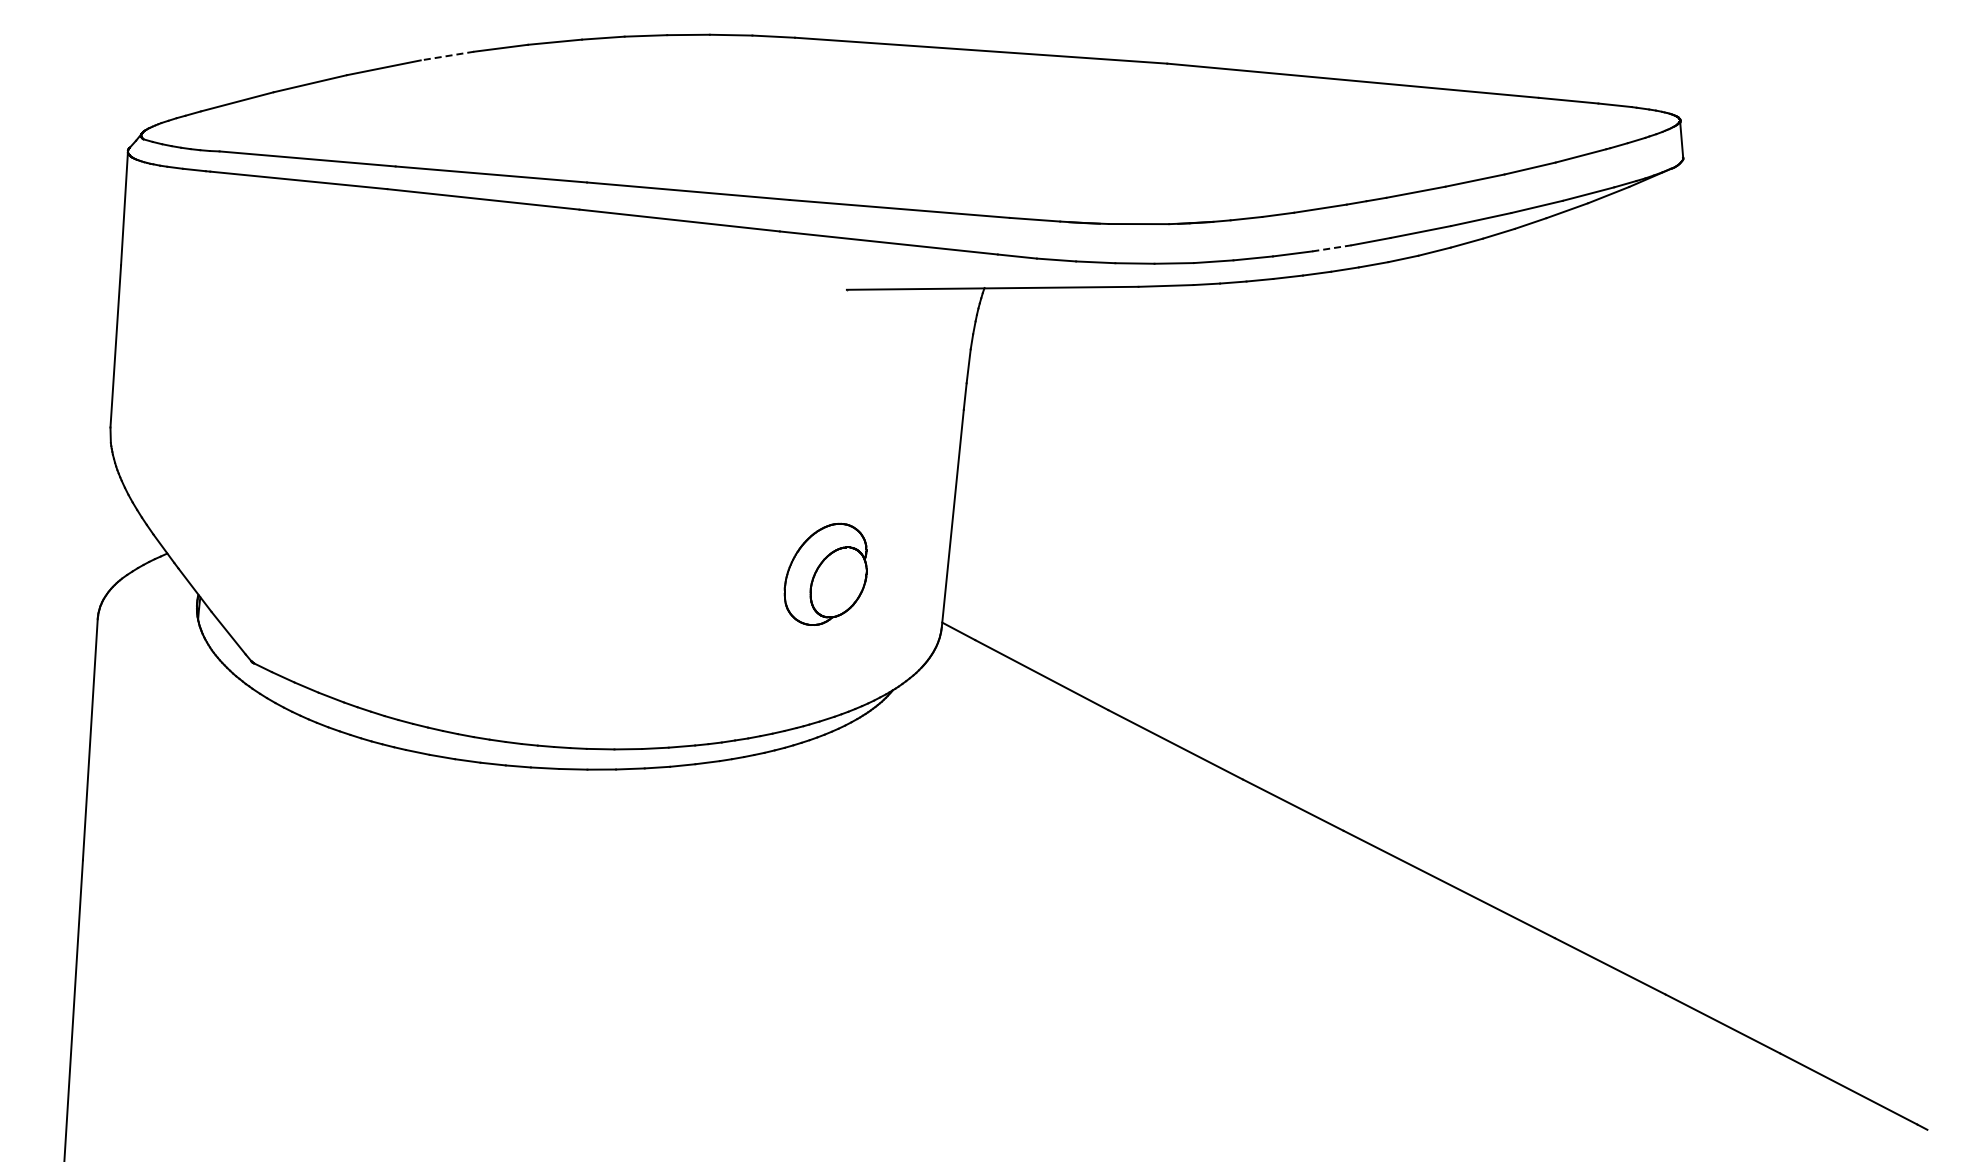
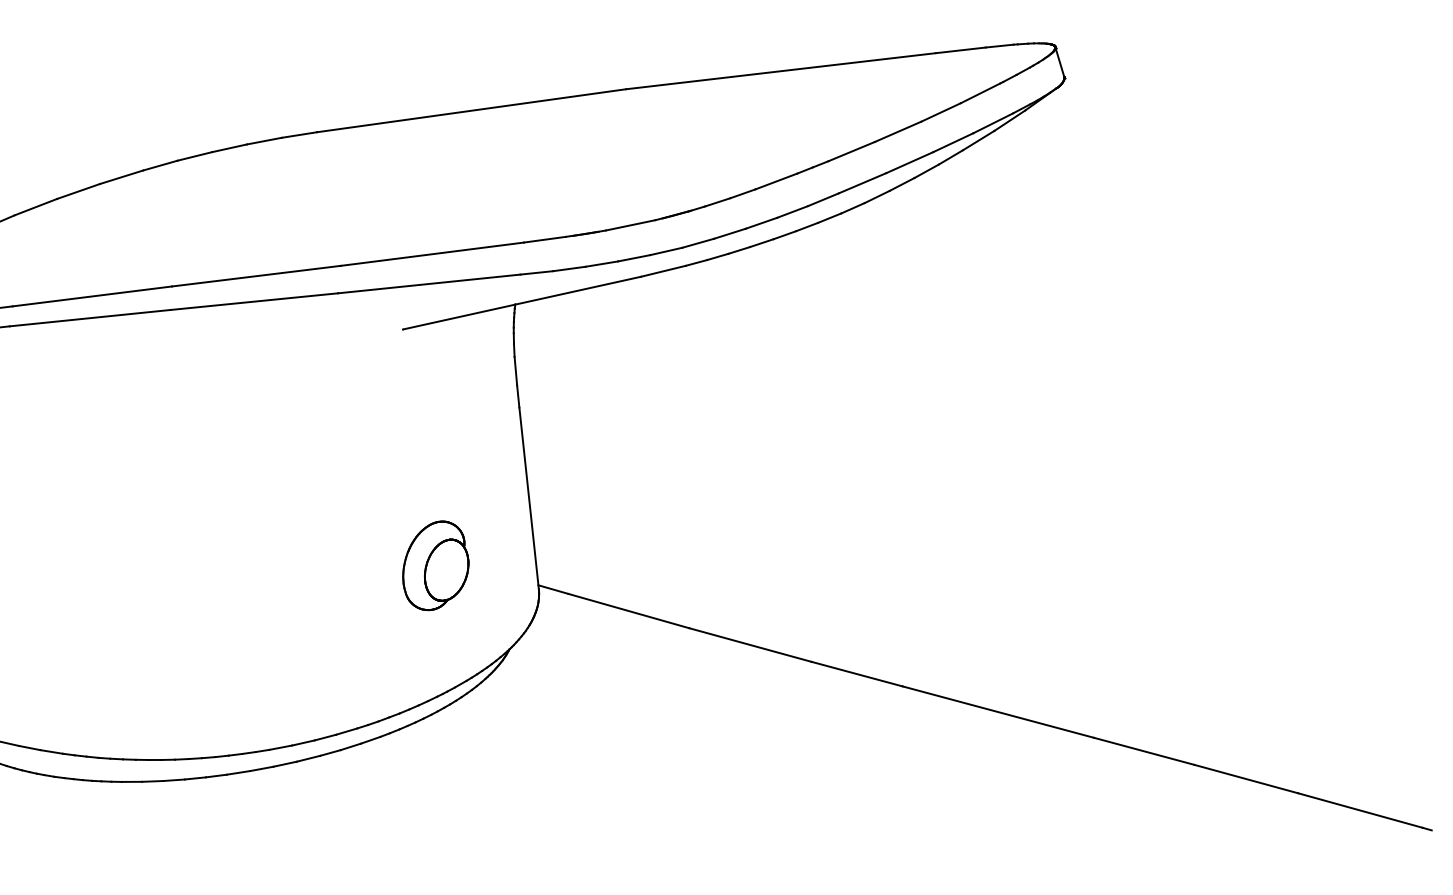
line: (446, 56) -> (35, 207), dashed -> solid
line: (1331, 248) -> (792, 212), dashed -> solid

